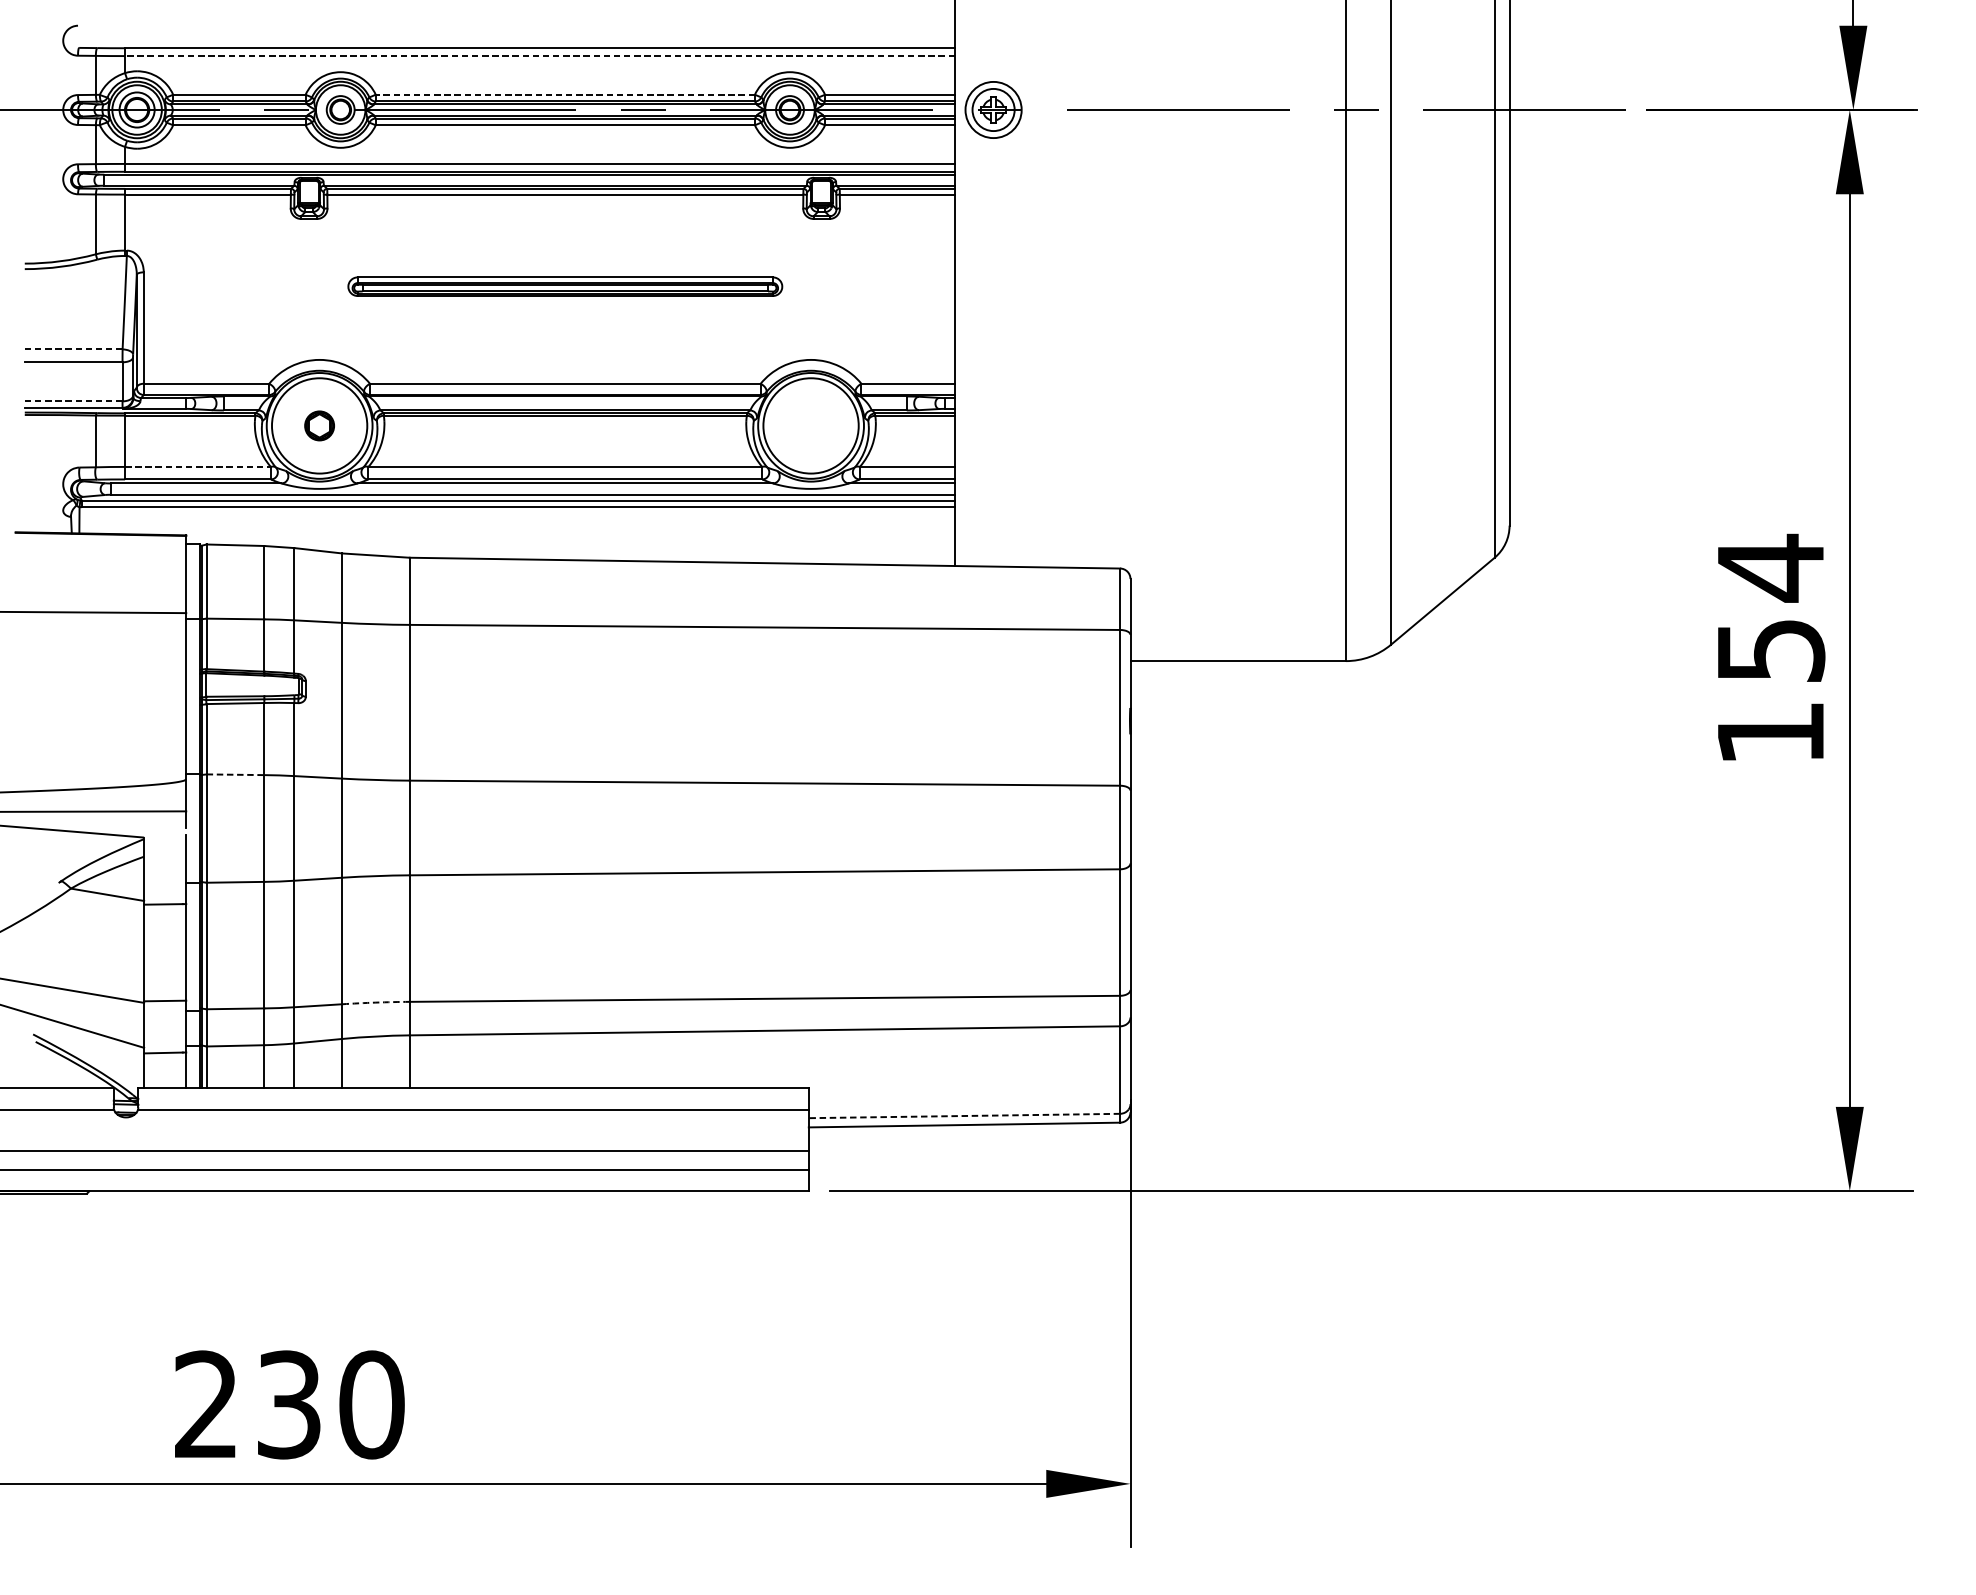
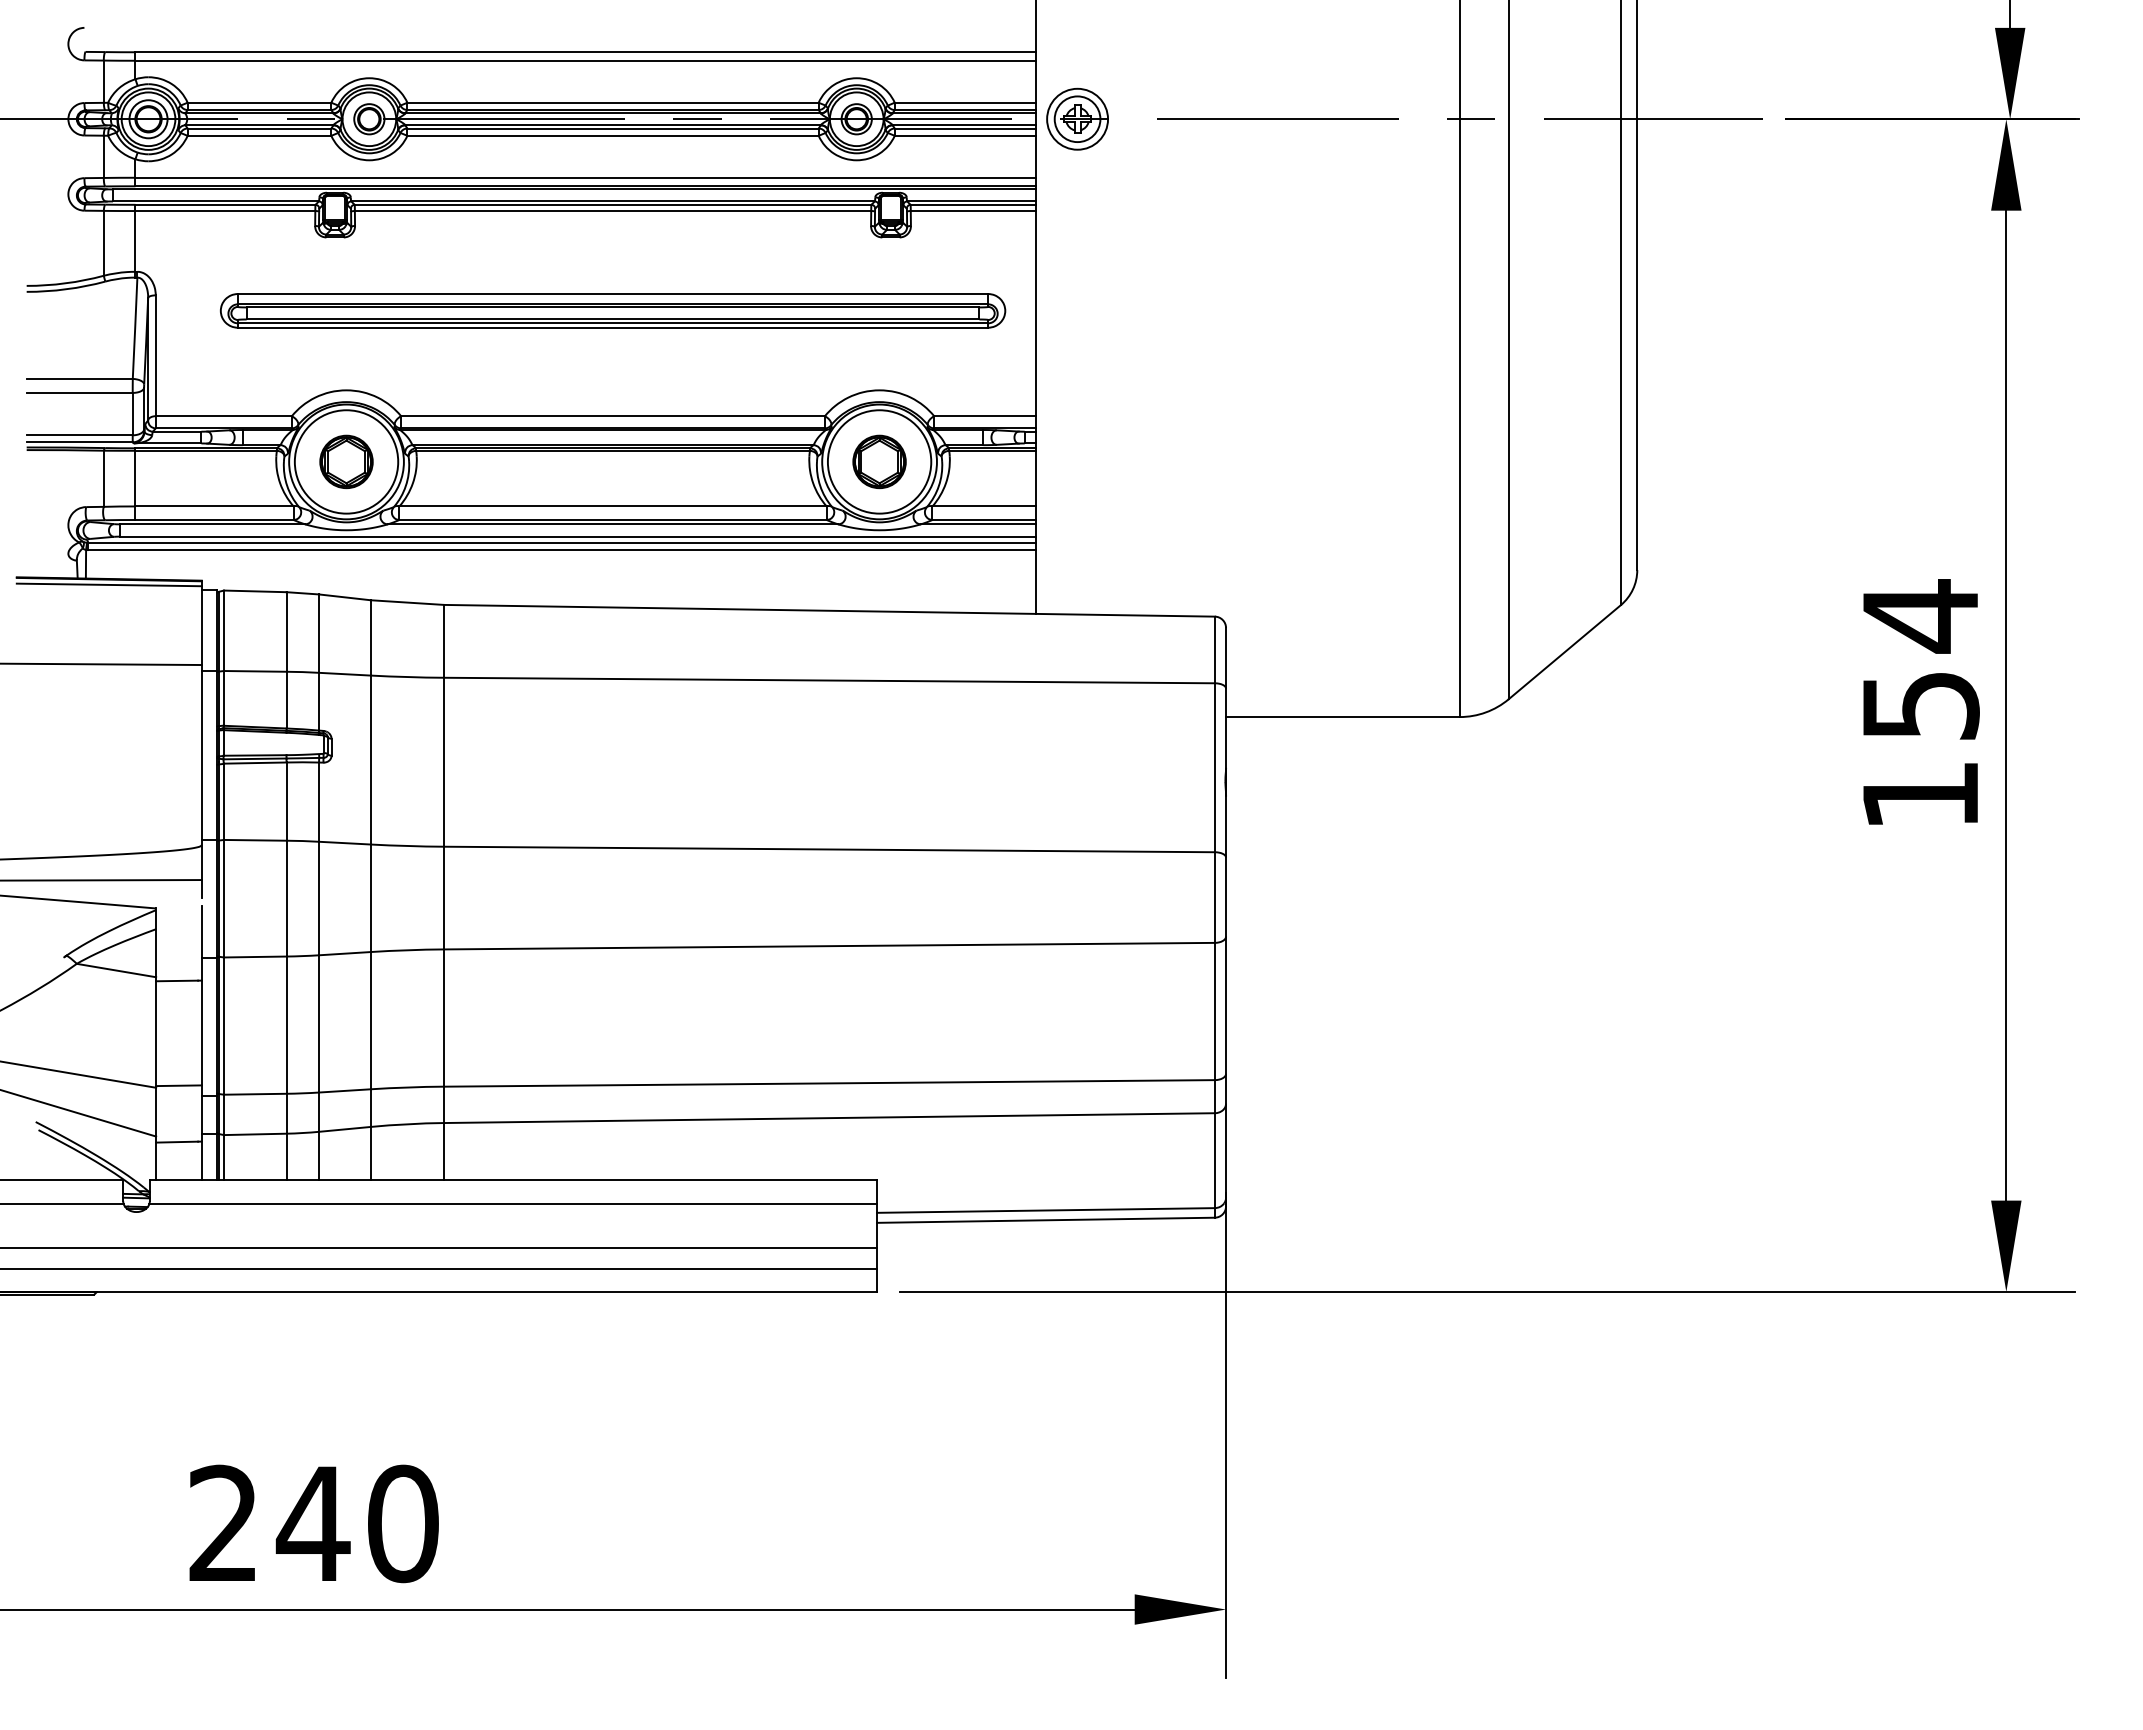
line: (539, 55) -> (585, 60), dashed -> solid
line: (565, 94) -> (613, 102), dashed -> solid
part: (564, 286) -> (612, 310), size x1.67
line: (74, 348) -> (80, 378), dashed -> solid
line: (74, 401) -> (80, 435), dashed -> solid
part: (319, 425) -> (346, 461), size x1.67
part: (810, 425) -> (879, 461), added
line: (198, 466) -> (215, 506), dashed -> solid
line: (100, 538) -> (108, 584), added
line: (235, 774) -> (255, 840), dashed -> solid
arc: (375, 1002) -> (407, 1087), dashed -> solid
line: (964, 1116) -> (1045, 1210), dashed -> solid
text: (288, 1404) -> (312, 1523), 230 -> 240

